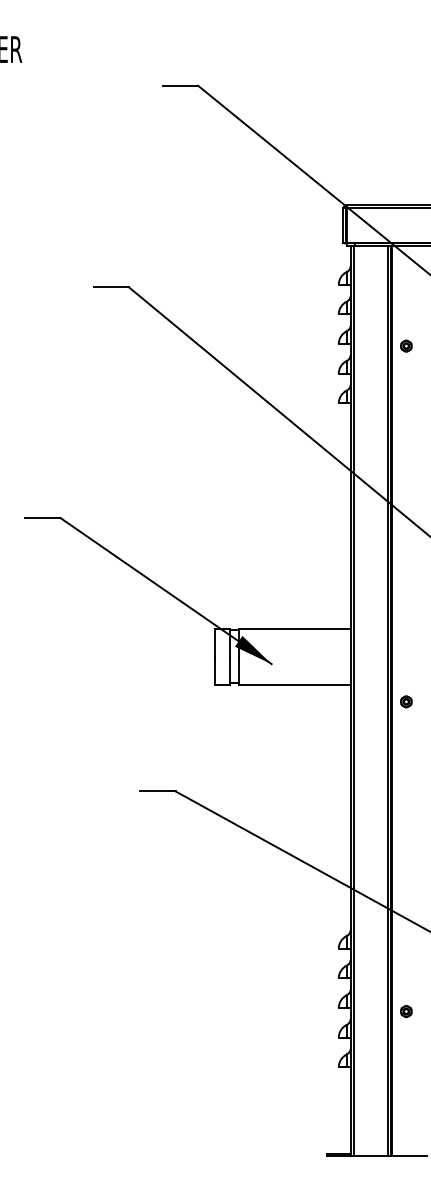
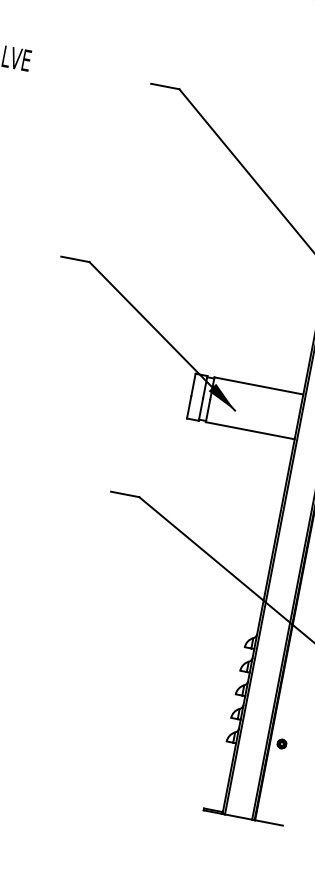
part: (406, 1011) -> (282, 744), moved

